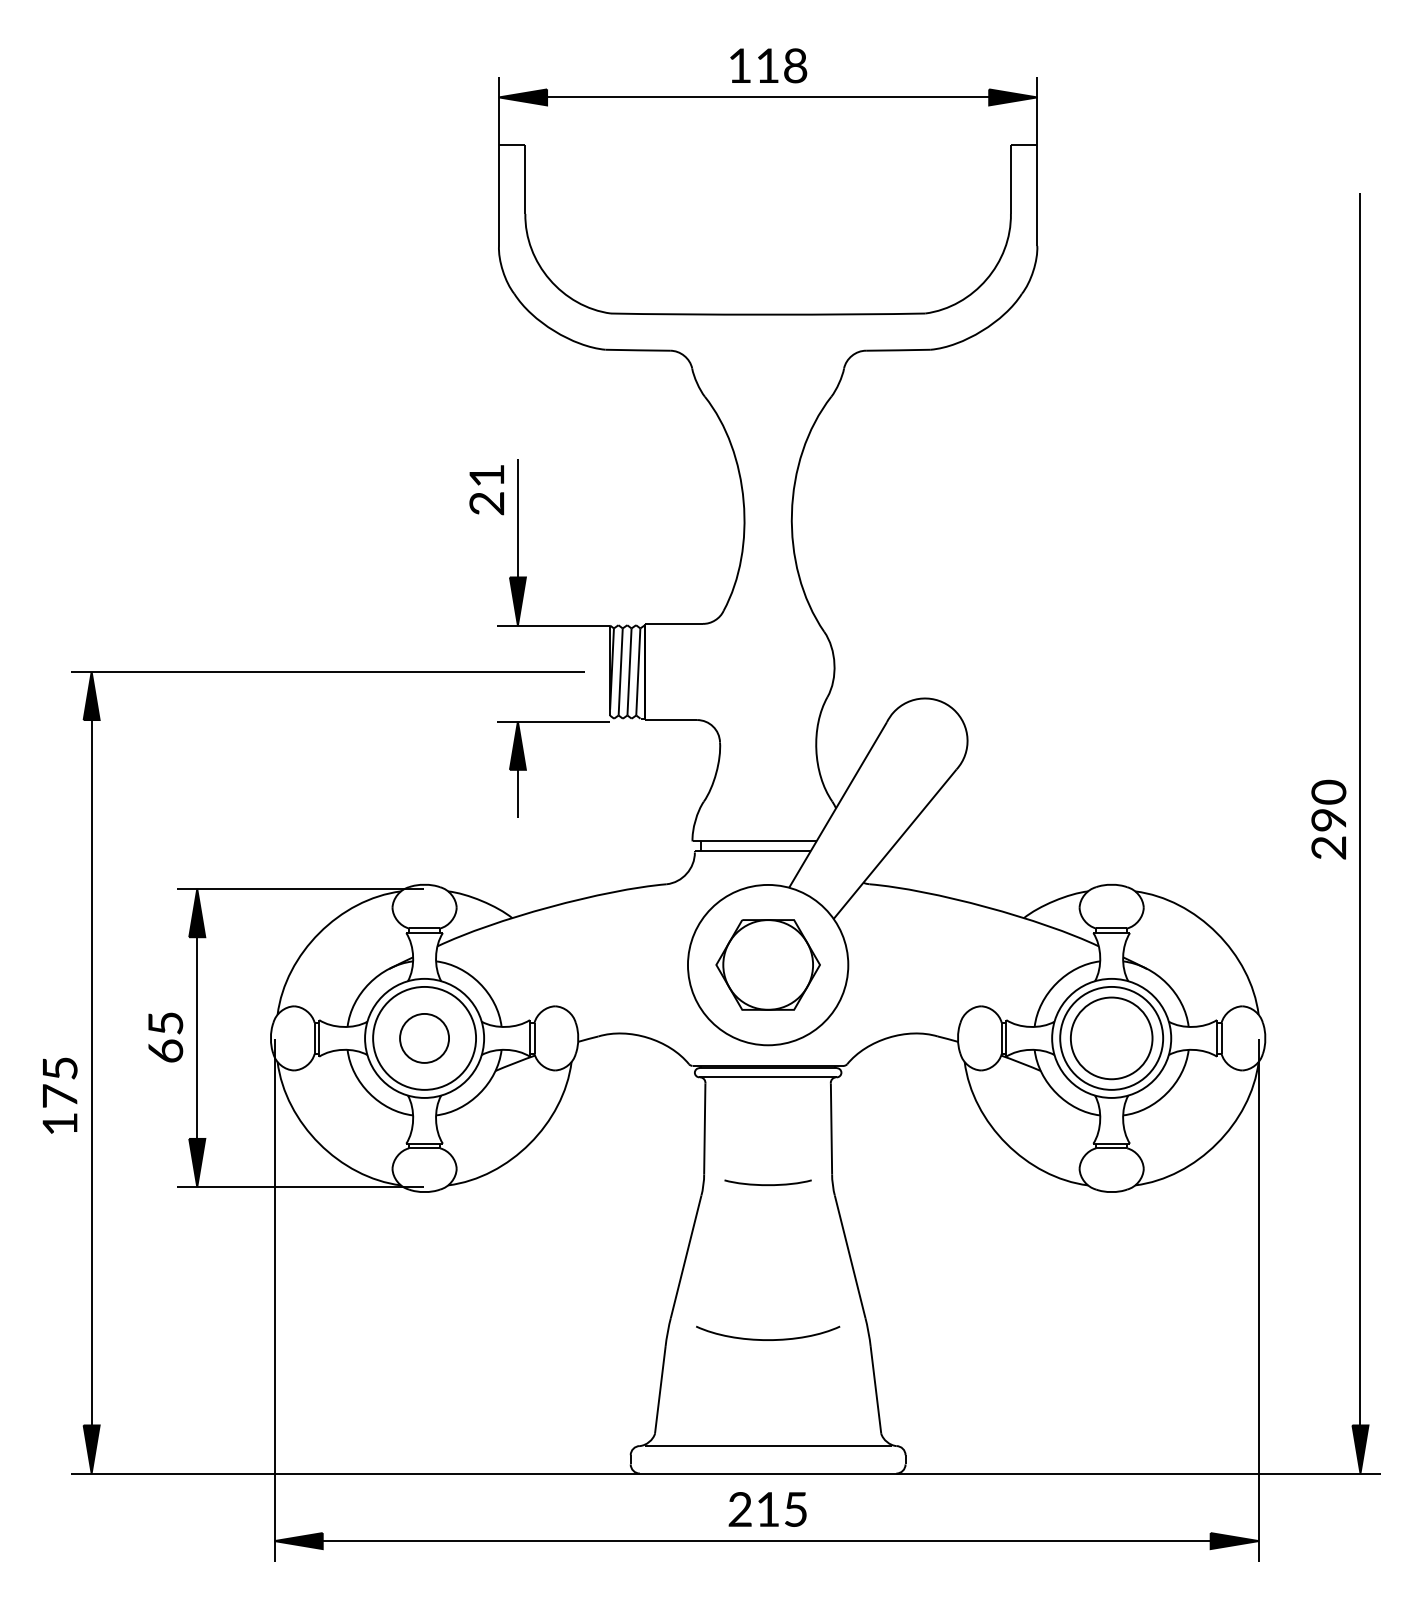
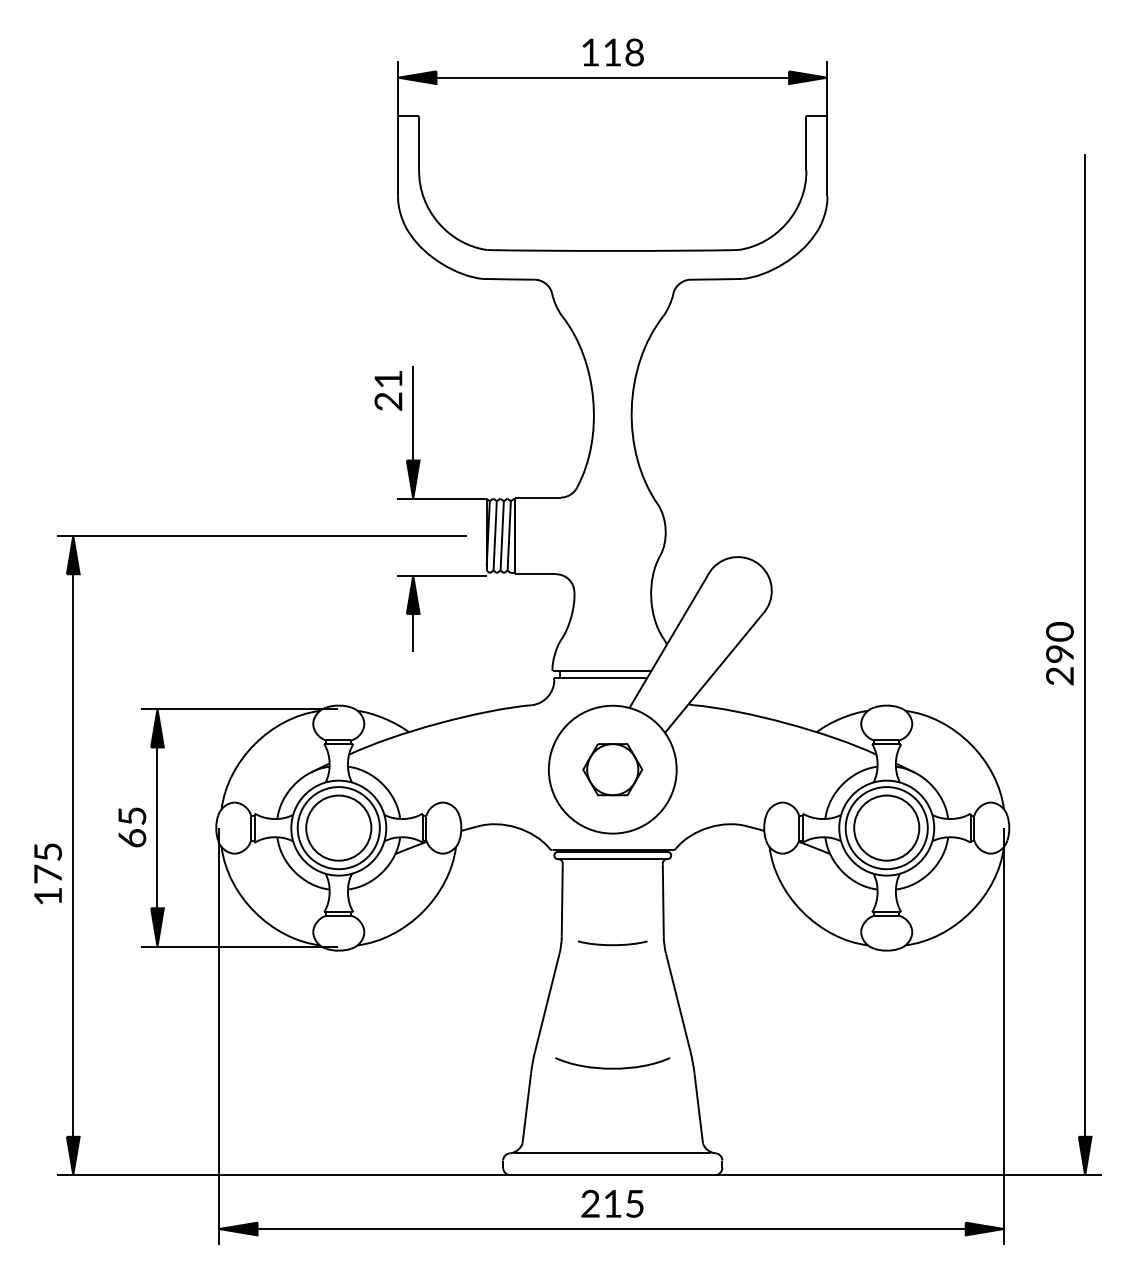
part: (767, 965) -> (612, 769), size x0.71
part: (424, 1038) -> (338, 828), size x1.67

